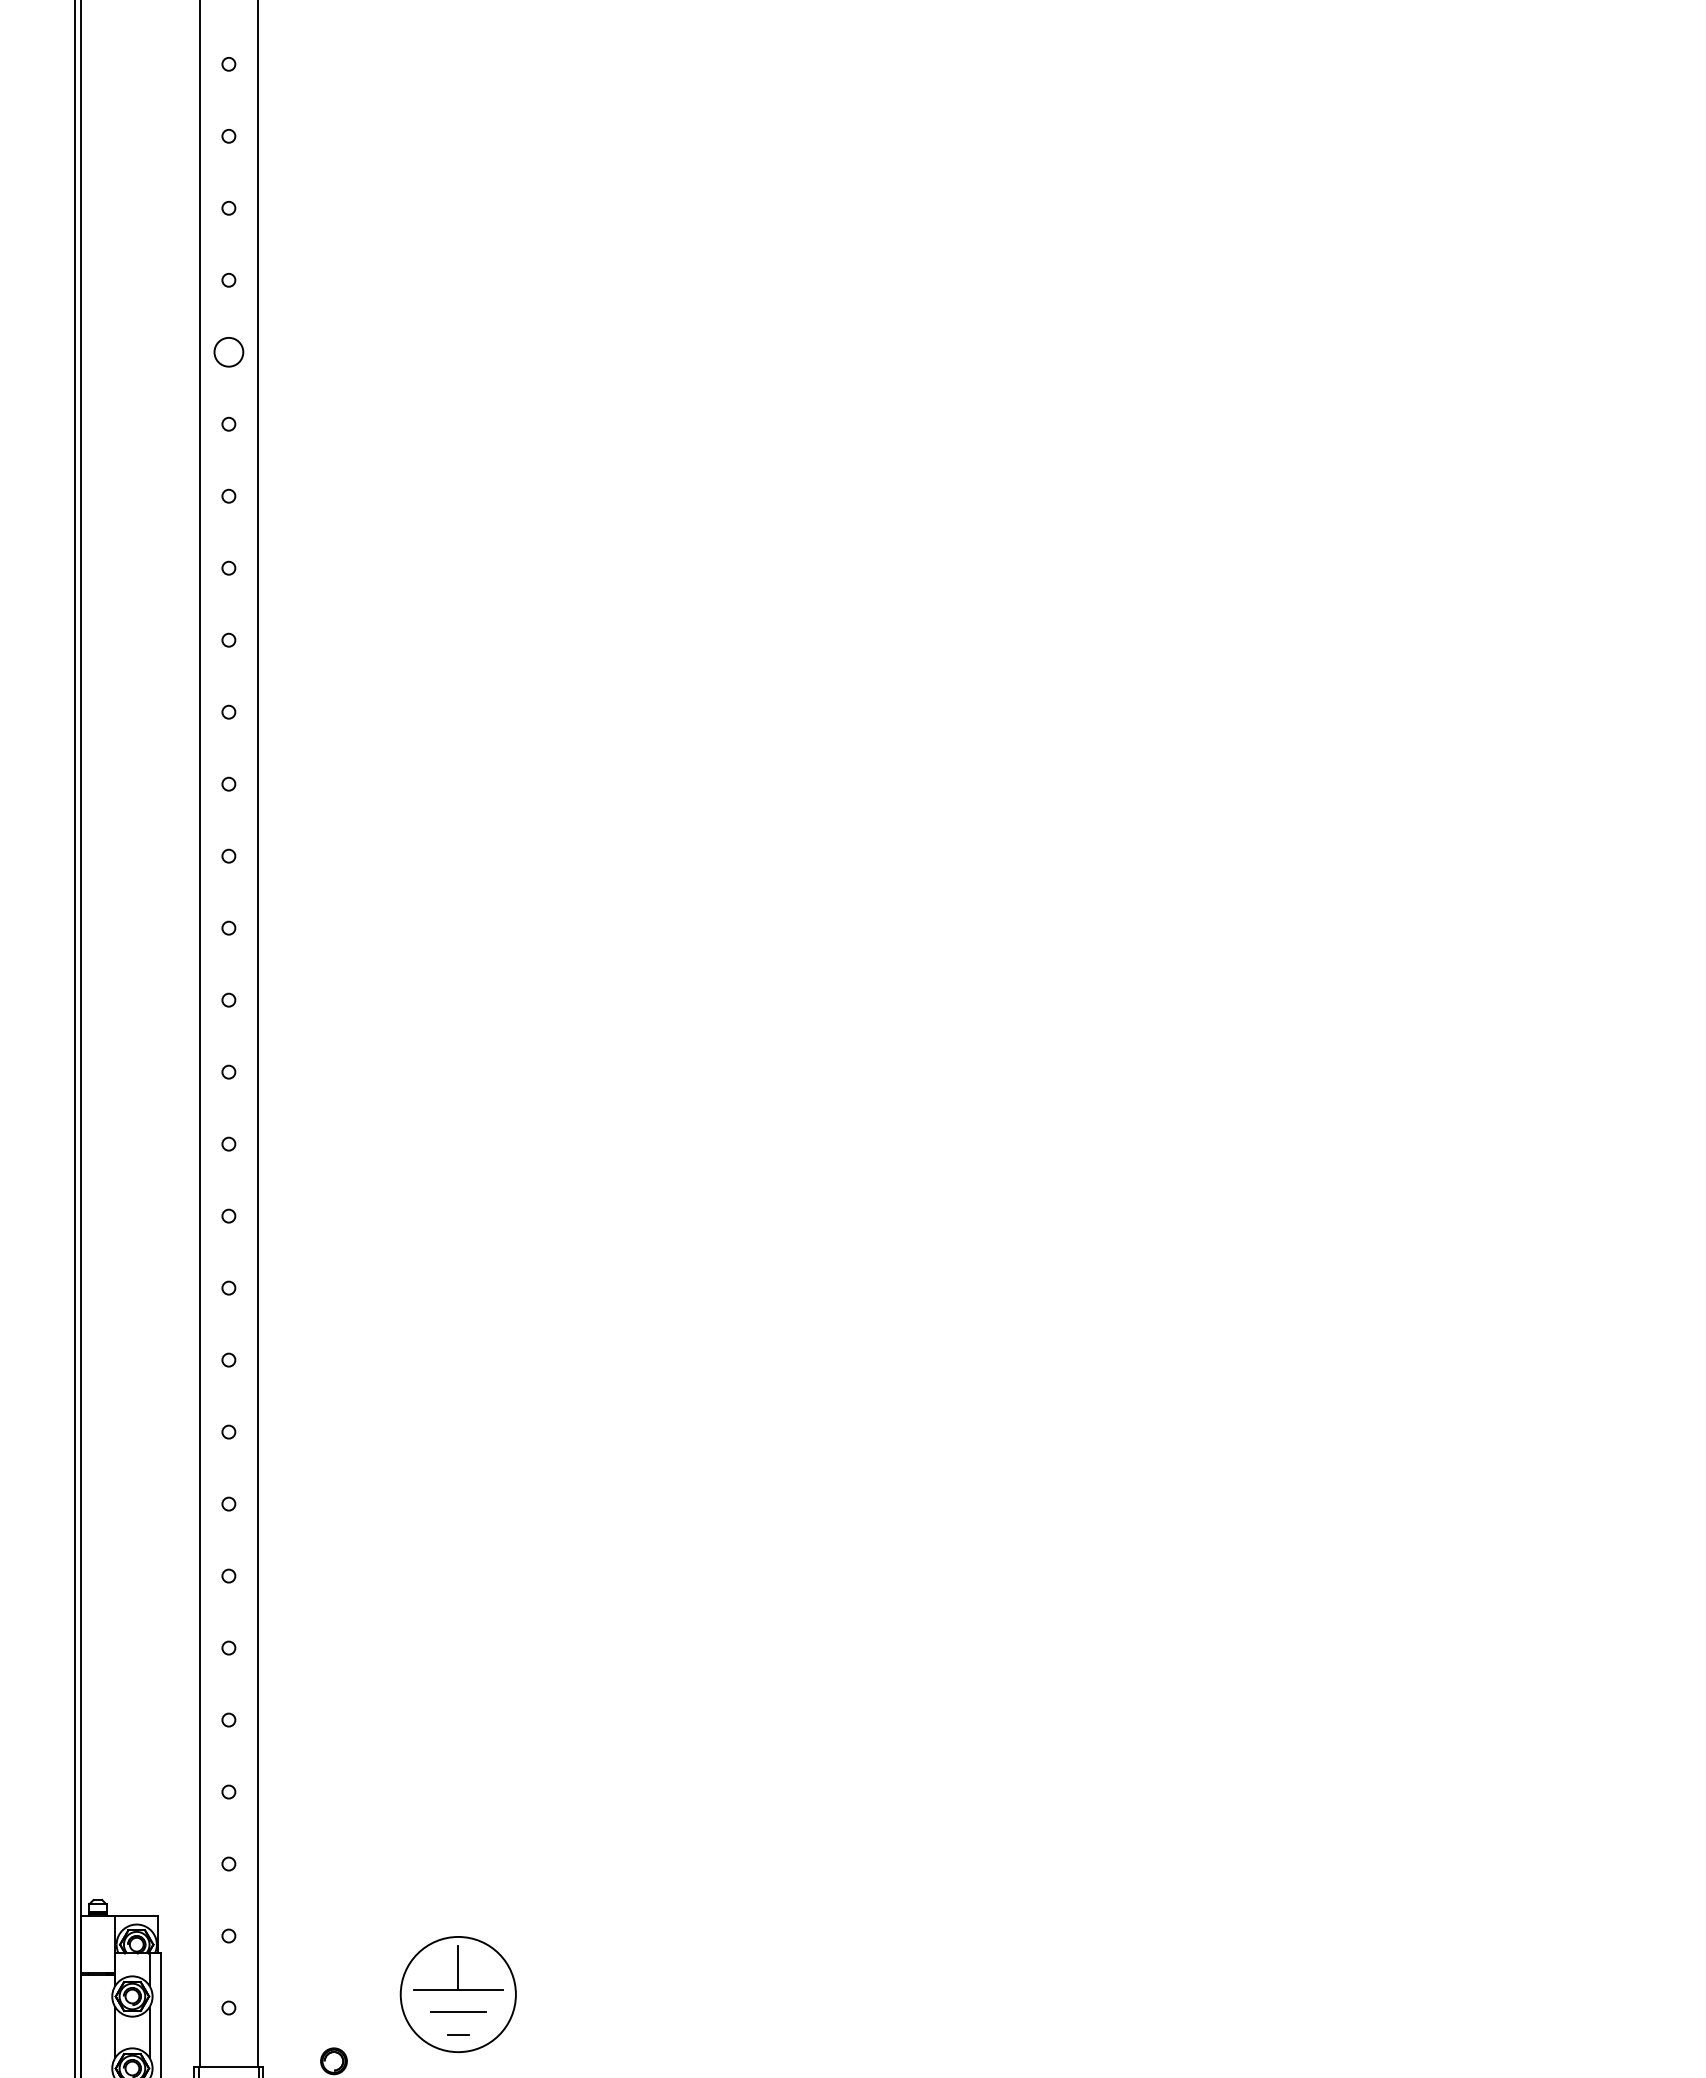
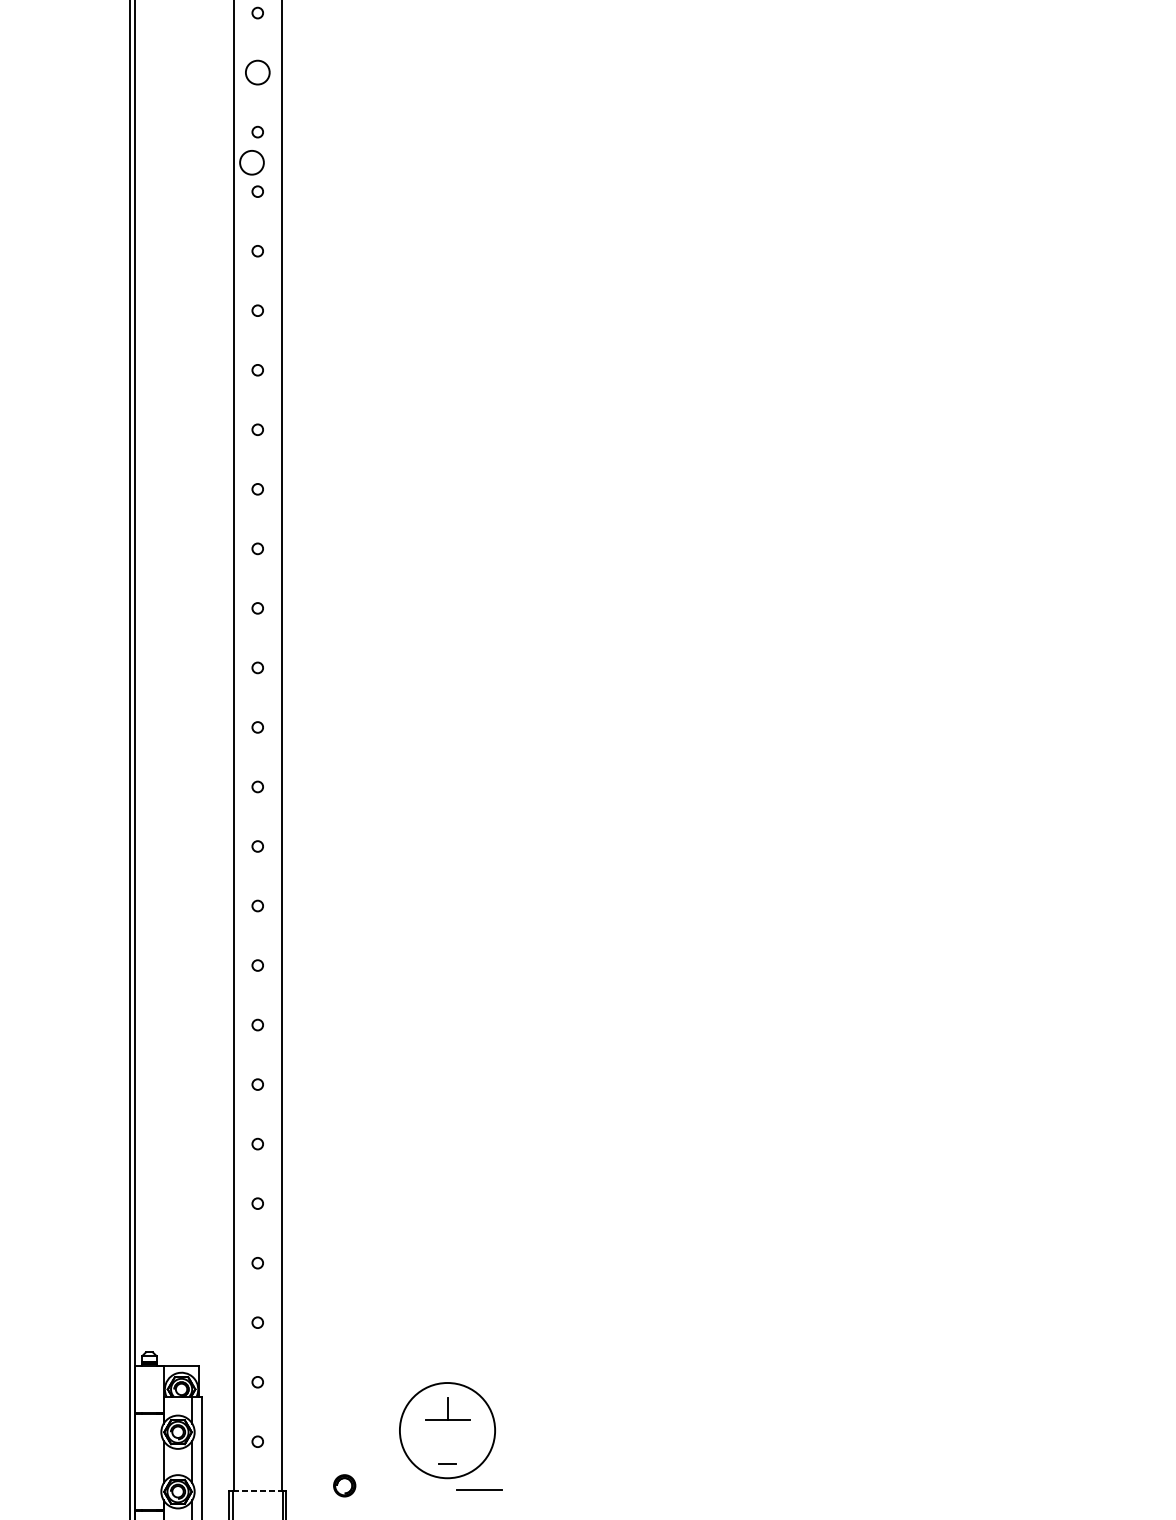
circle: (221, 461) -> (251, 162), added
part: (458, 1967) -> (447, 1408), size x0.6
line: (458, 2011) -> (479, 1489), moved
line: (229, 2067) -> (258, 1490), solid -> dashed

